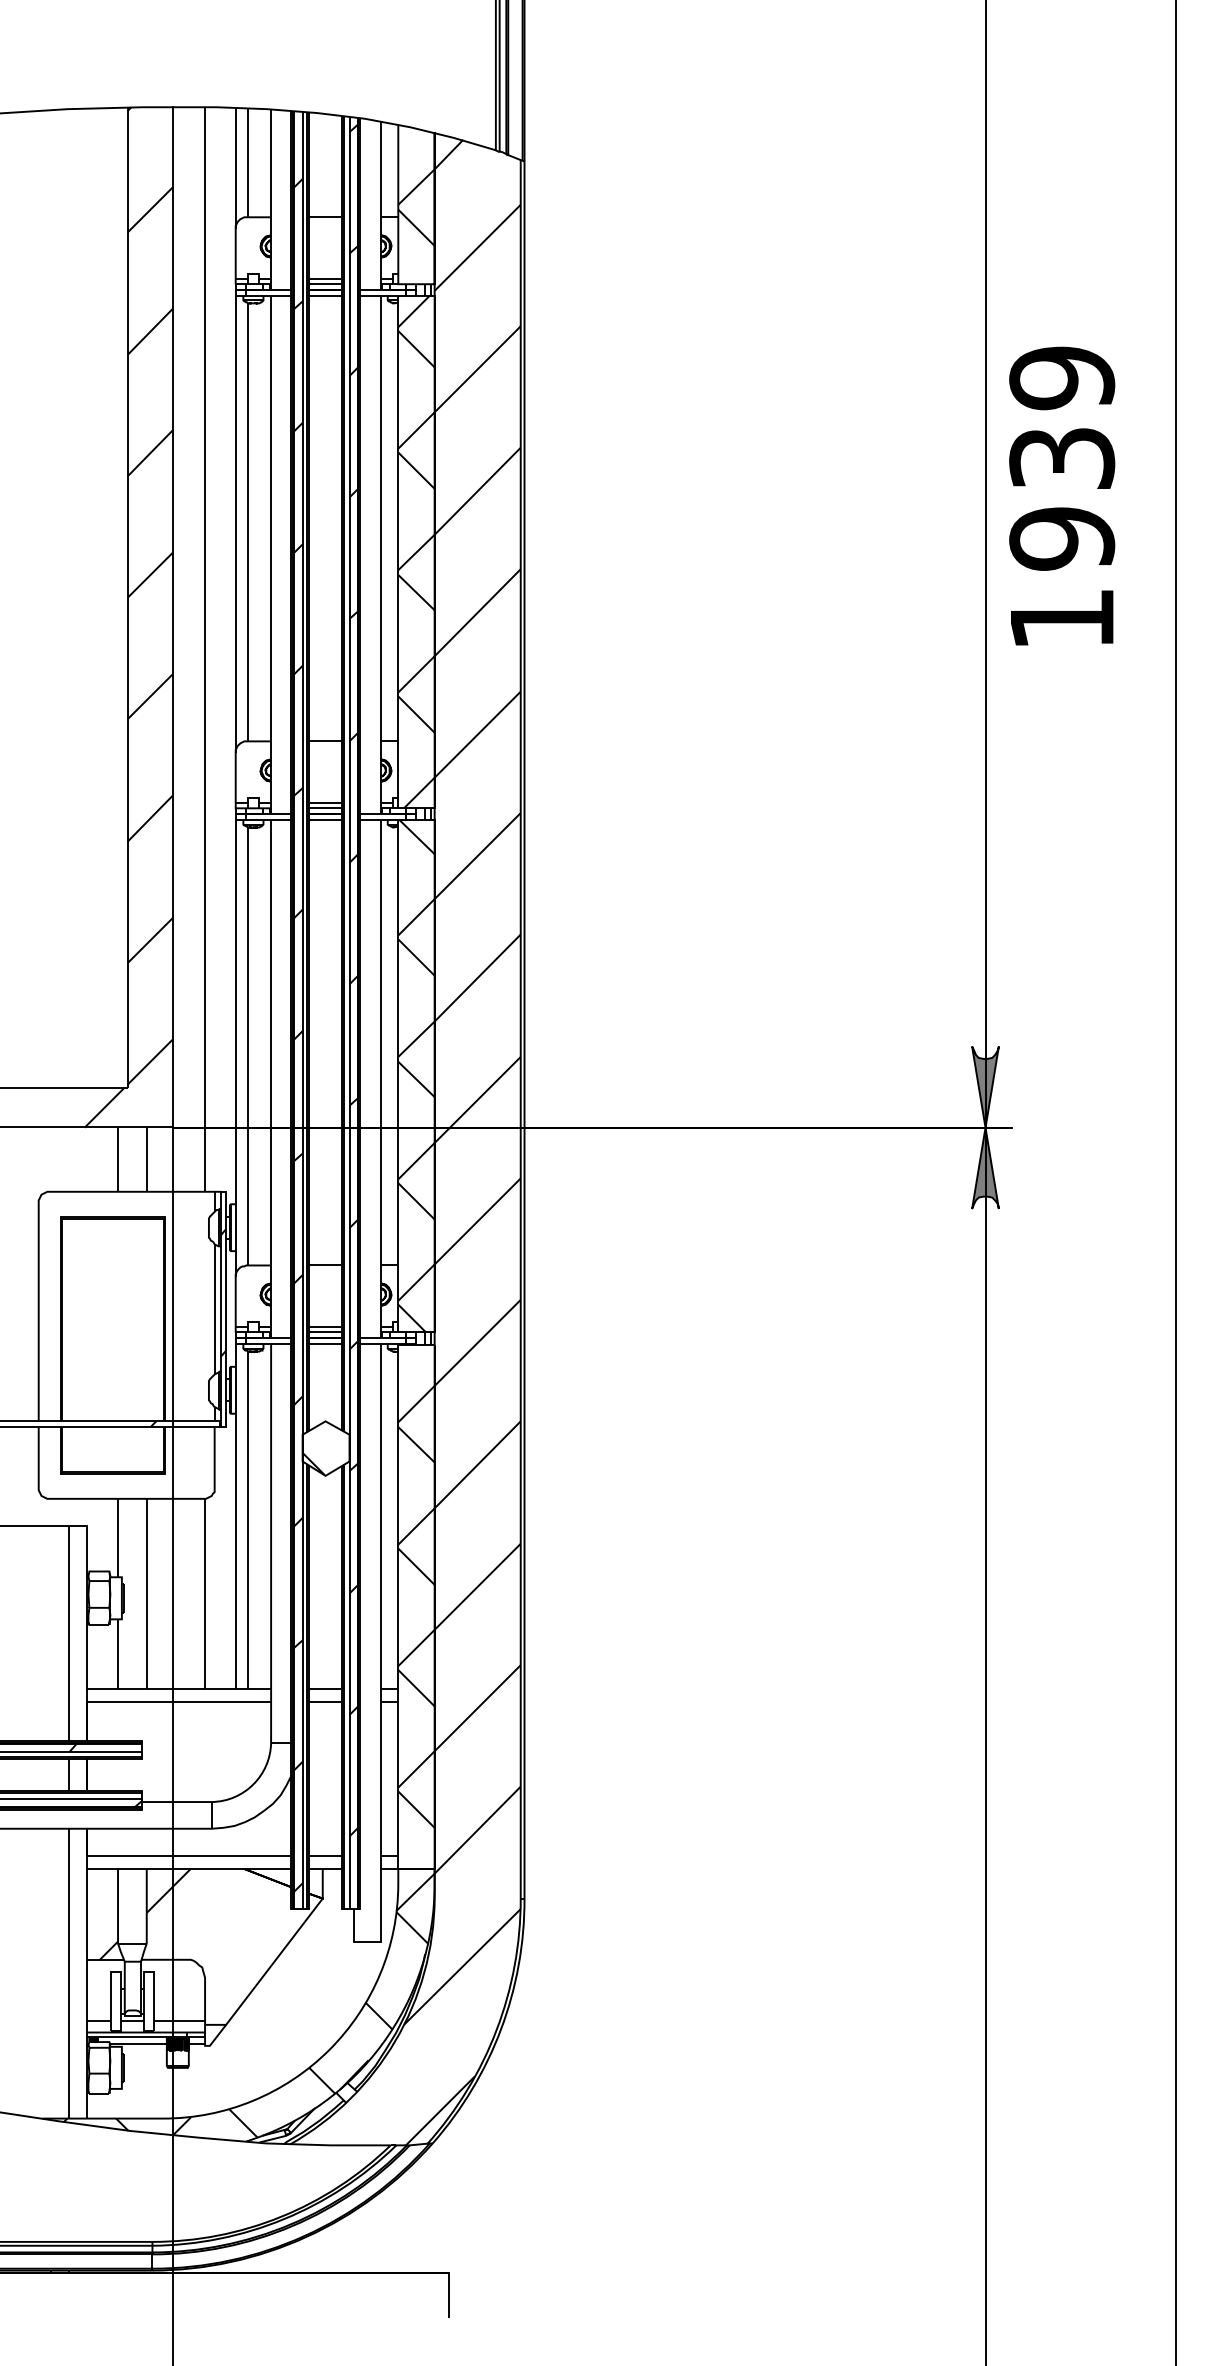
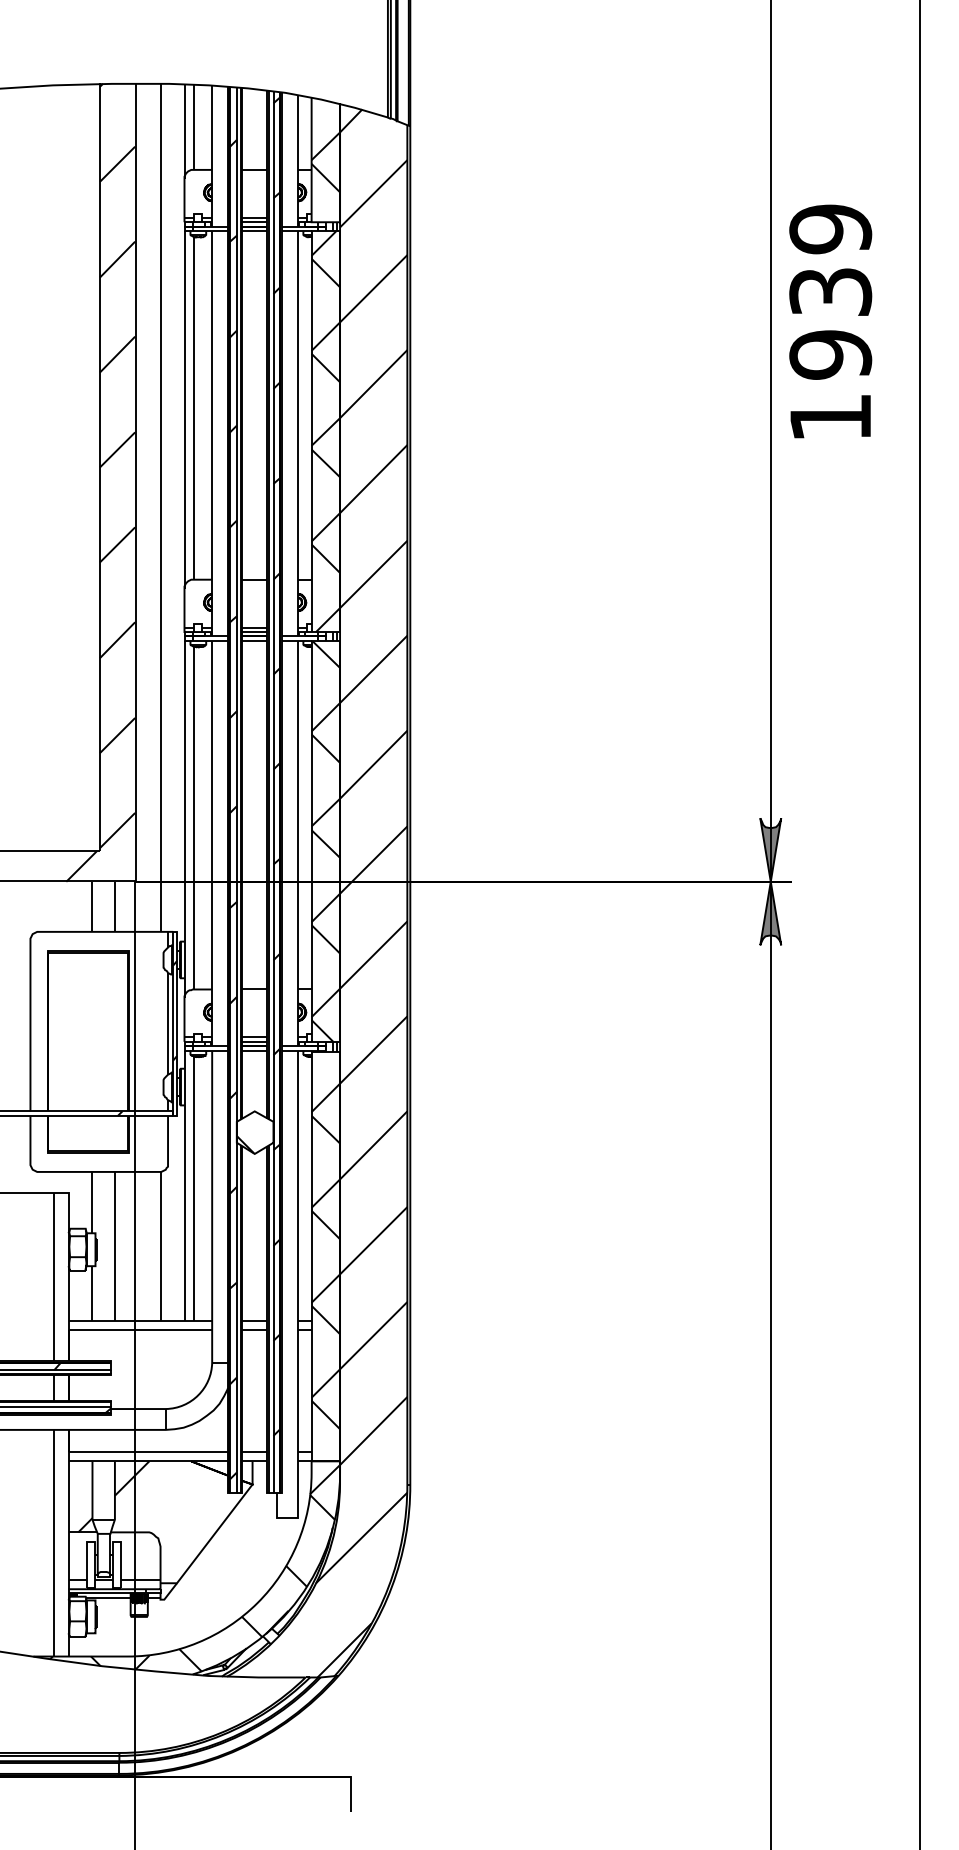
text: (1062, 495) -> (830, 320), moved

